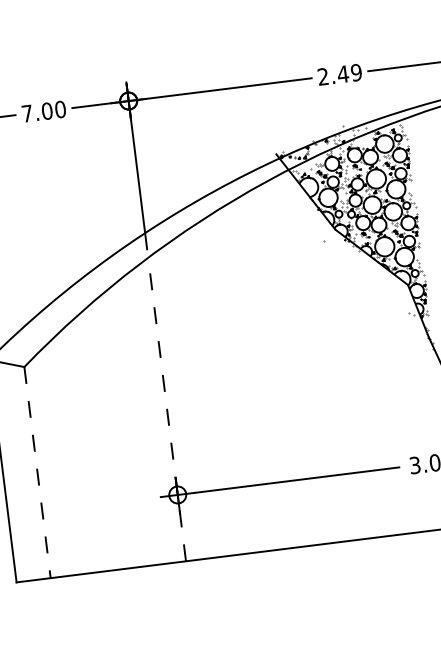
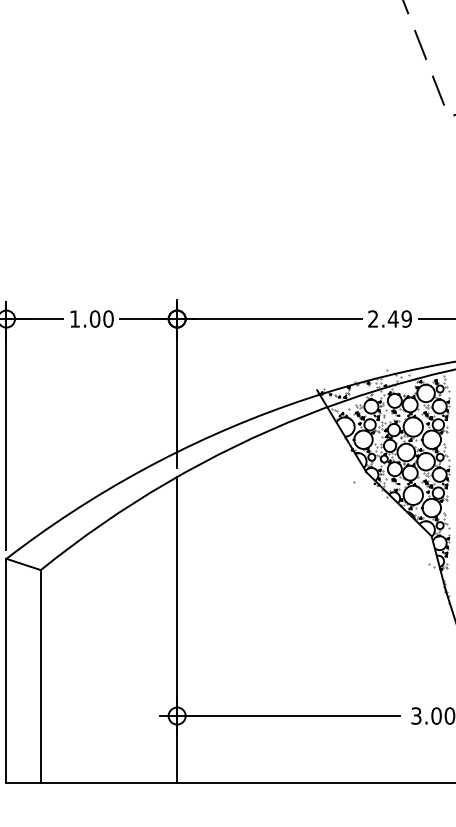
text: (26, 113) -> (74, 318), 7.00 -> 1.00
line: (167, 409) -> (177, 629), dashed -> solid
line: (37, 473) -> (40, 677), dashed -> solid

